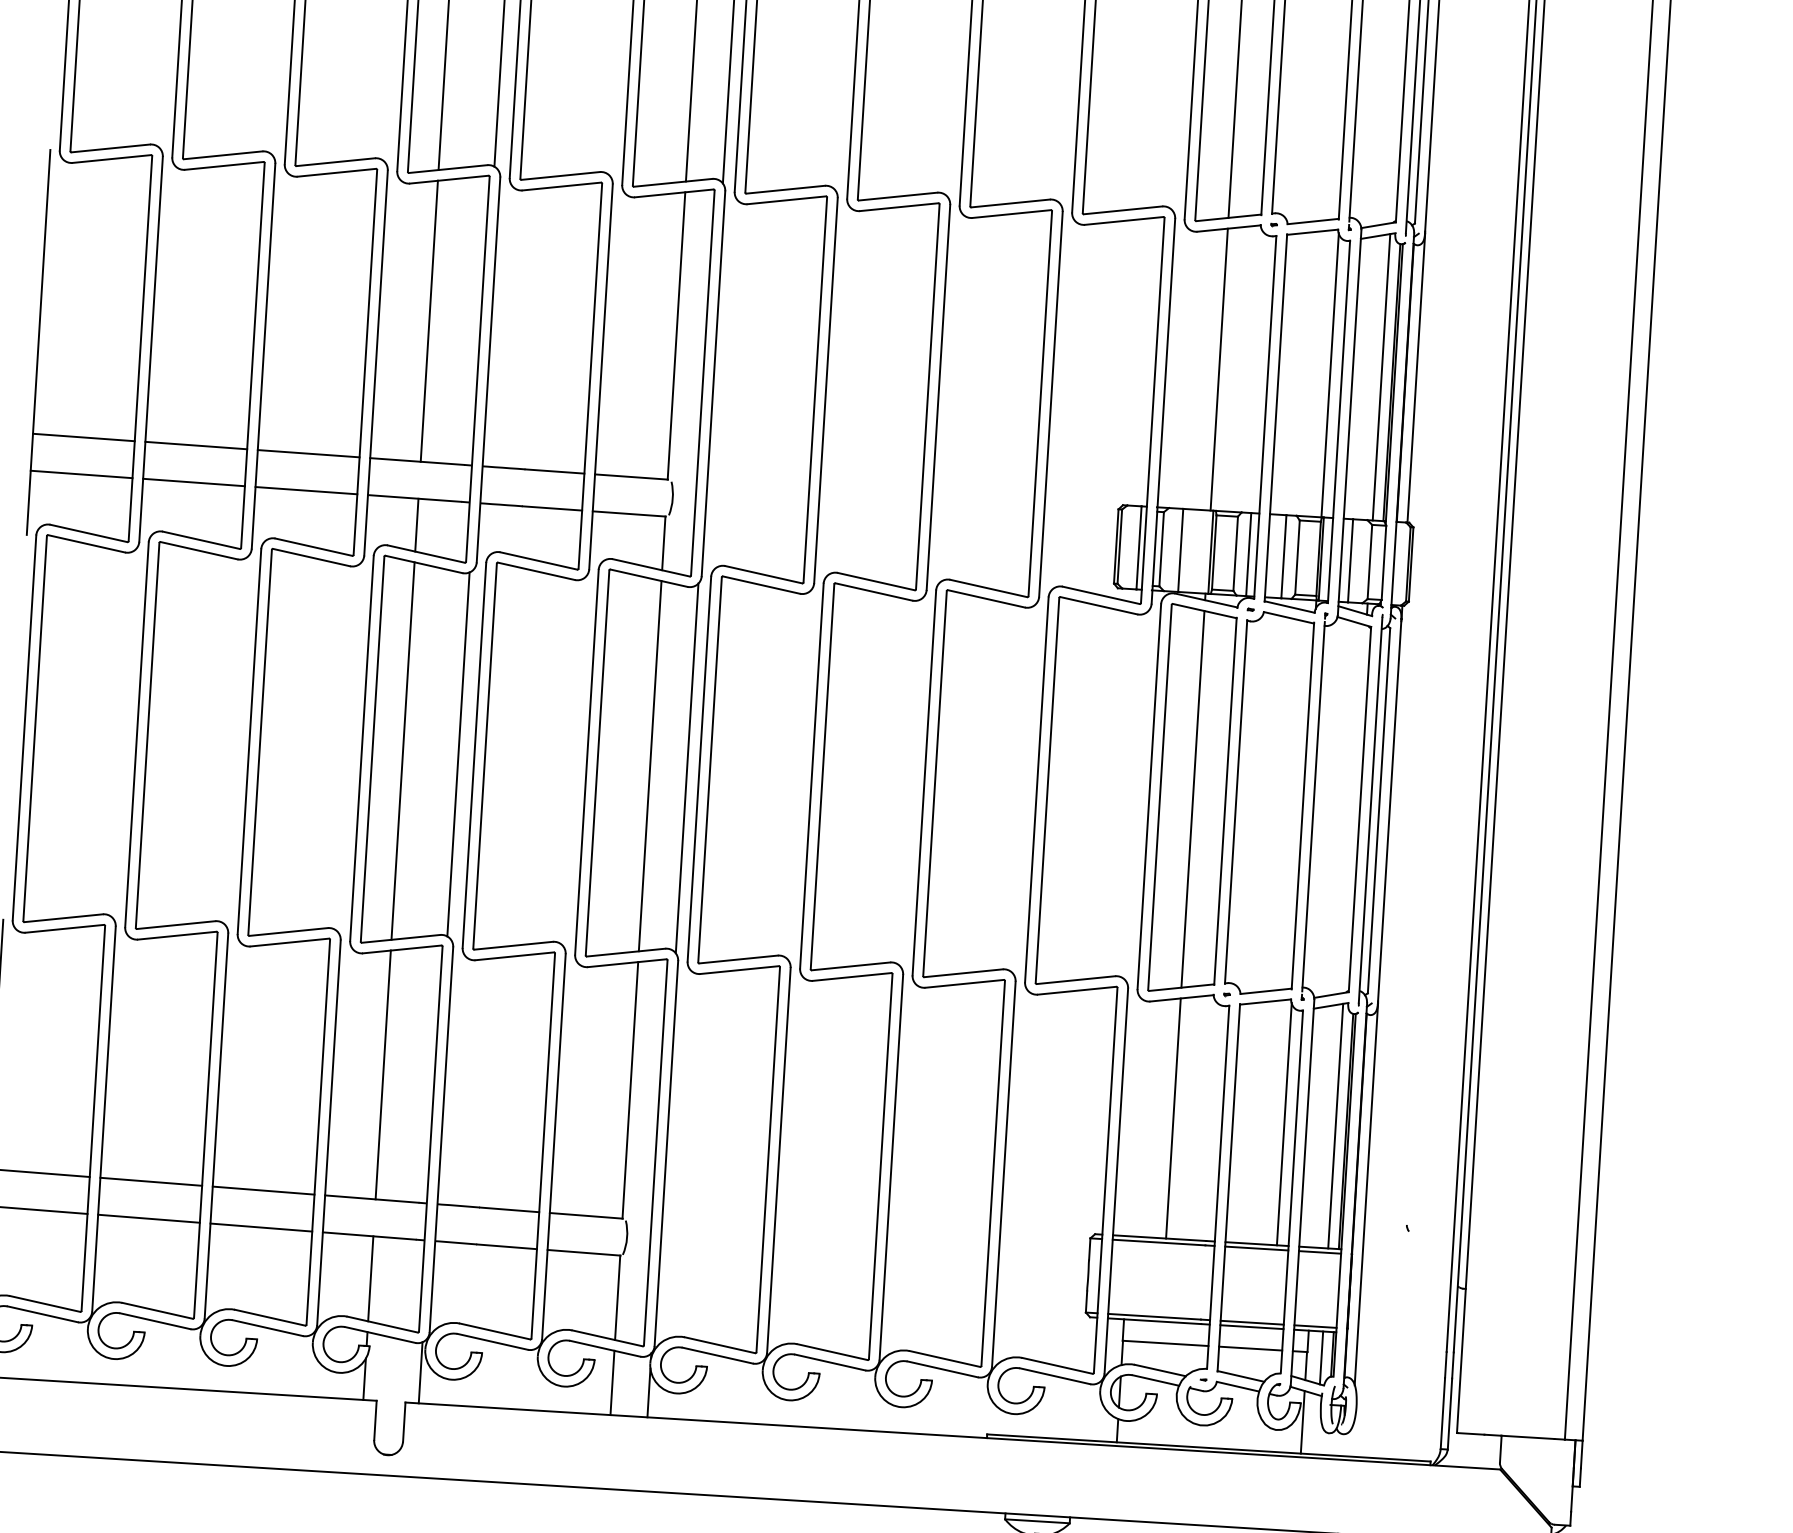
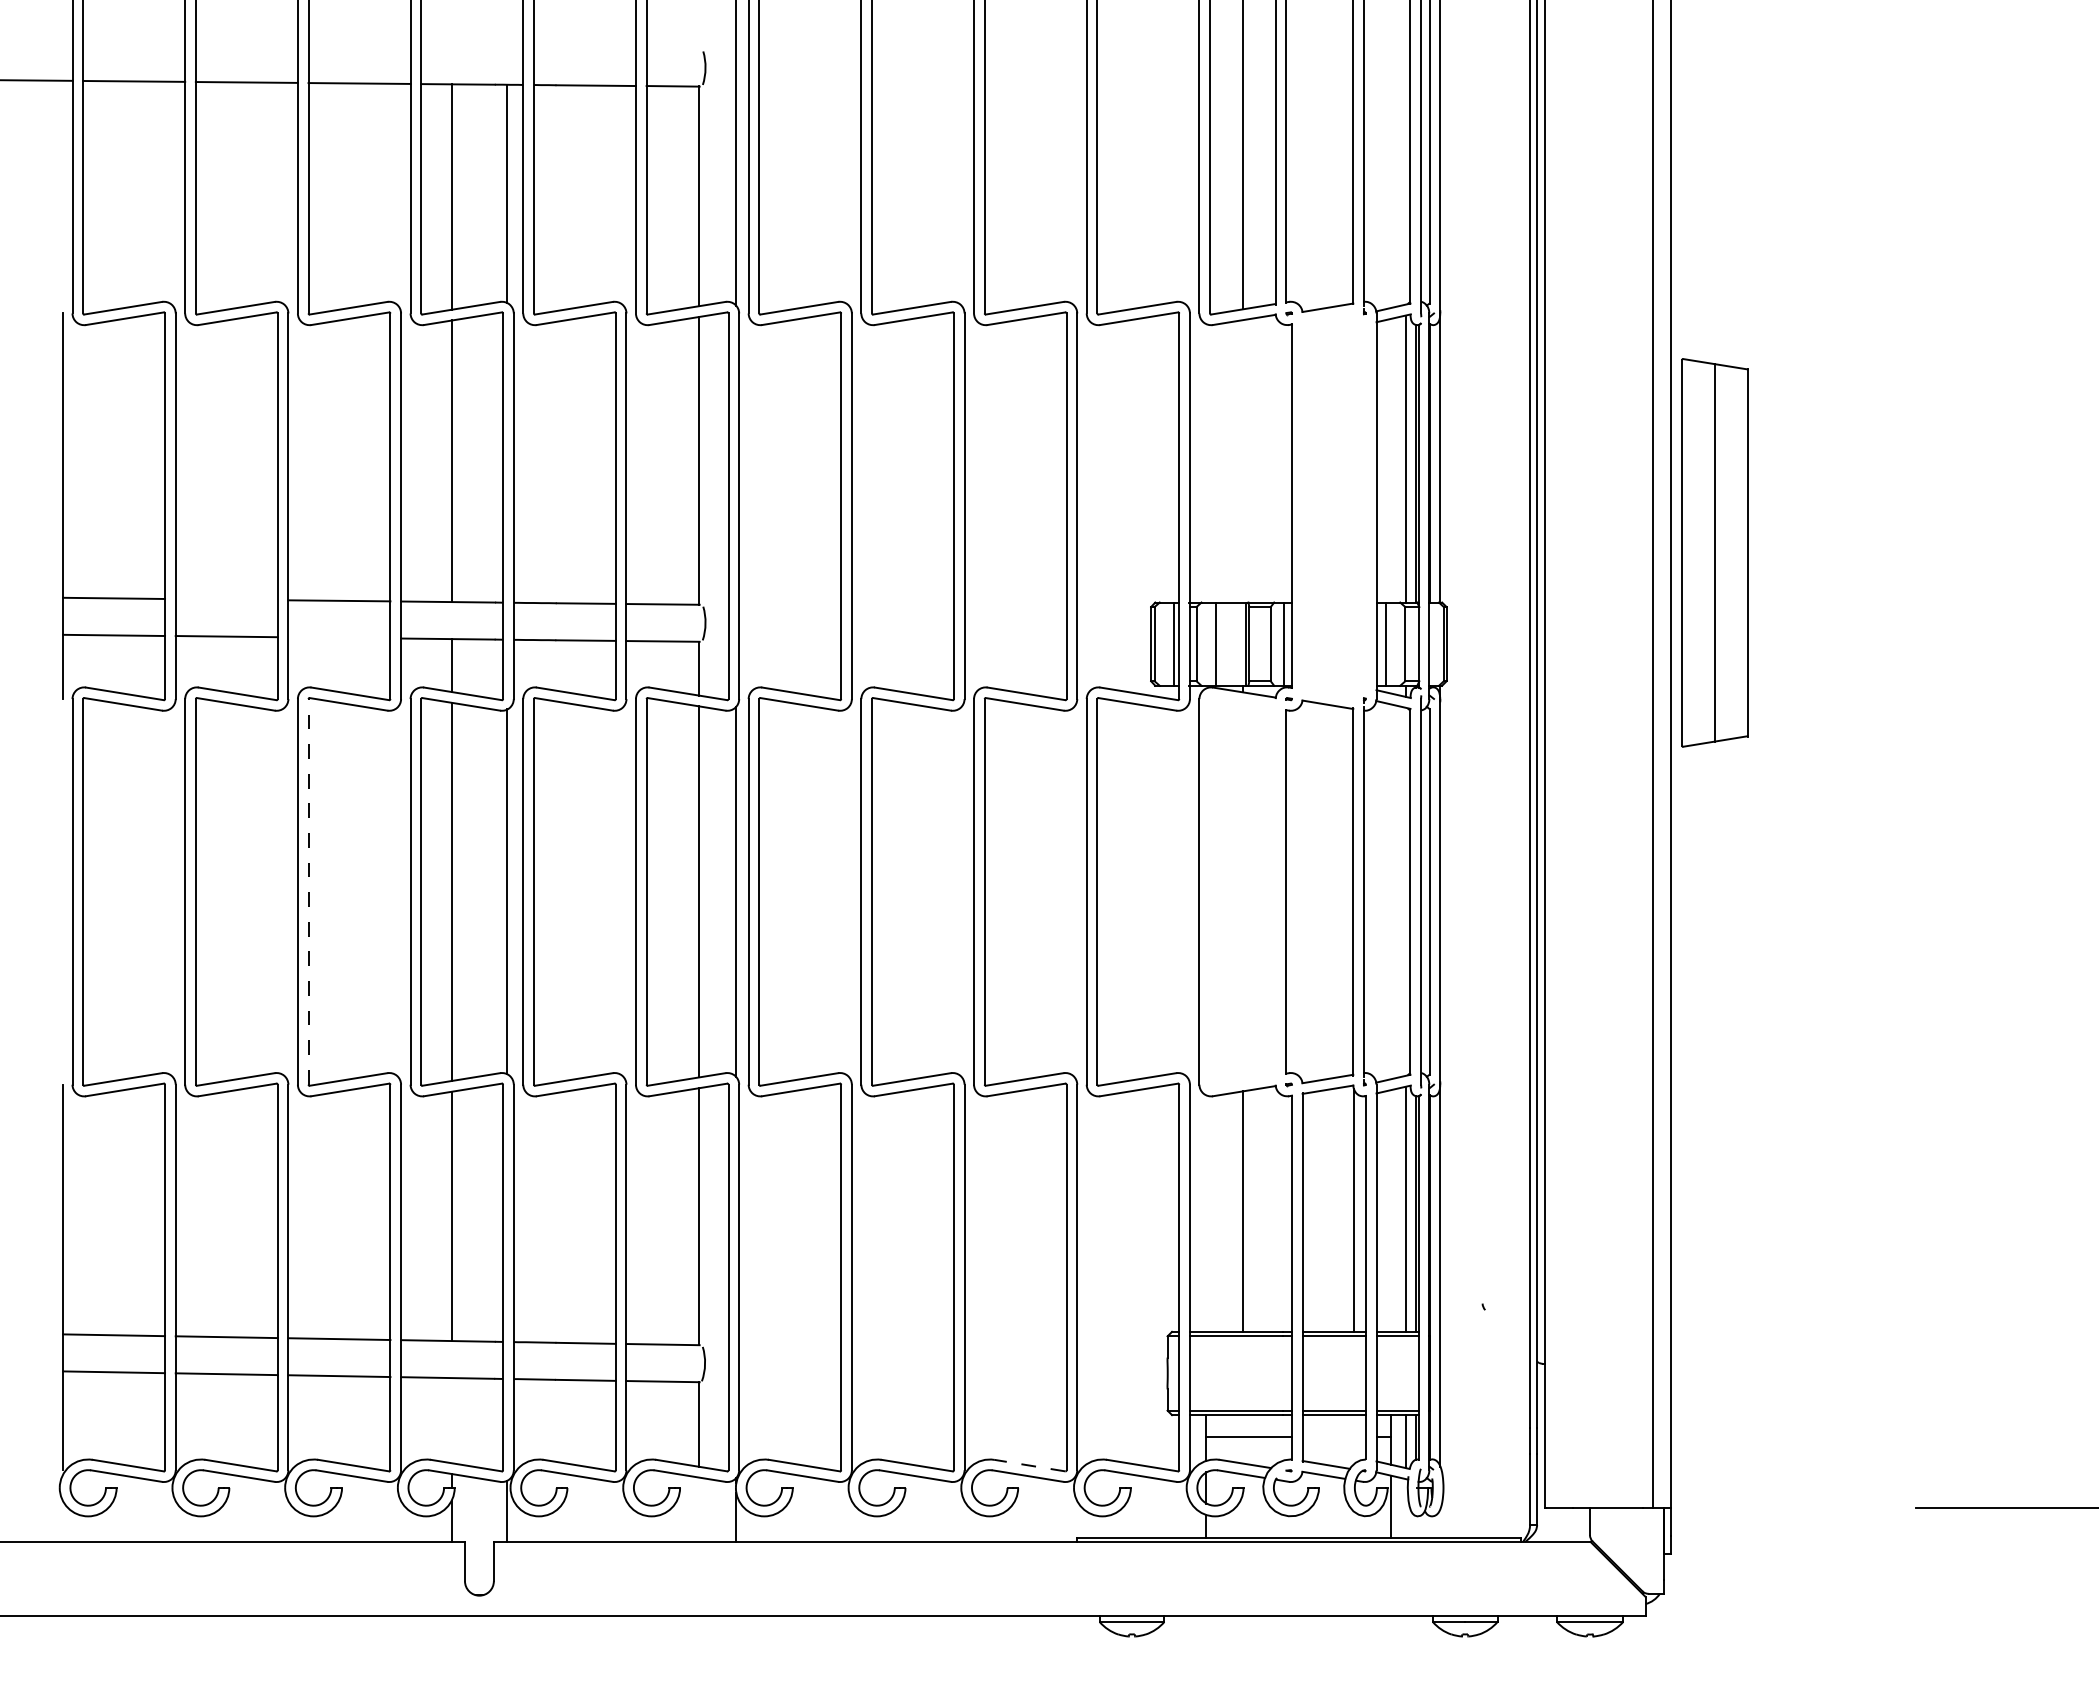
line: (1219, 369) -> (1243, 461), removed
part: (1306, 420) -> (1333, 506), removed
line: (196, 445) -> (226, 599), removed
line: (306, 490) -> (339, 637), removed
line: (260, 741) -> (308, 891), solid -> dashed
part: (1192, 798) -> (1714, 552), moved
line: (370, 1278) -> (451, 1420), removed
line: (1249, 1348) -> (1333, 1436), removed
line: (944, 1358) -> (1029, 1465), solid -> dashed
line: (612, 1382) -> (699, 1509), removed

